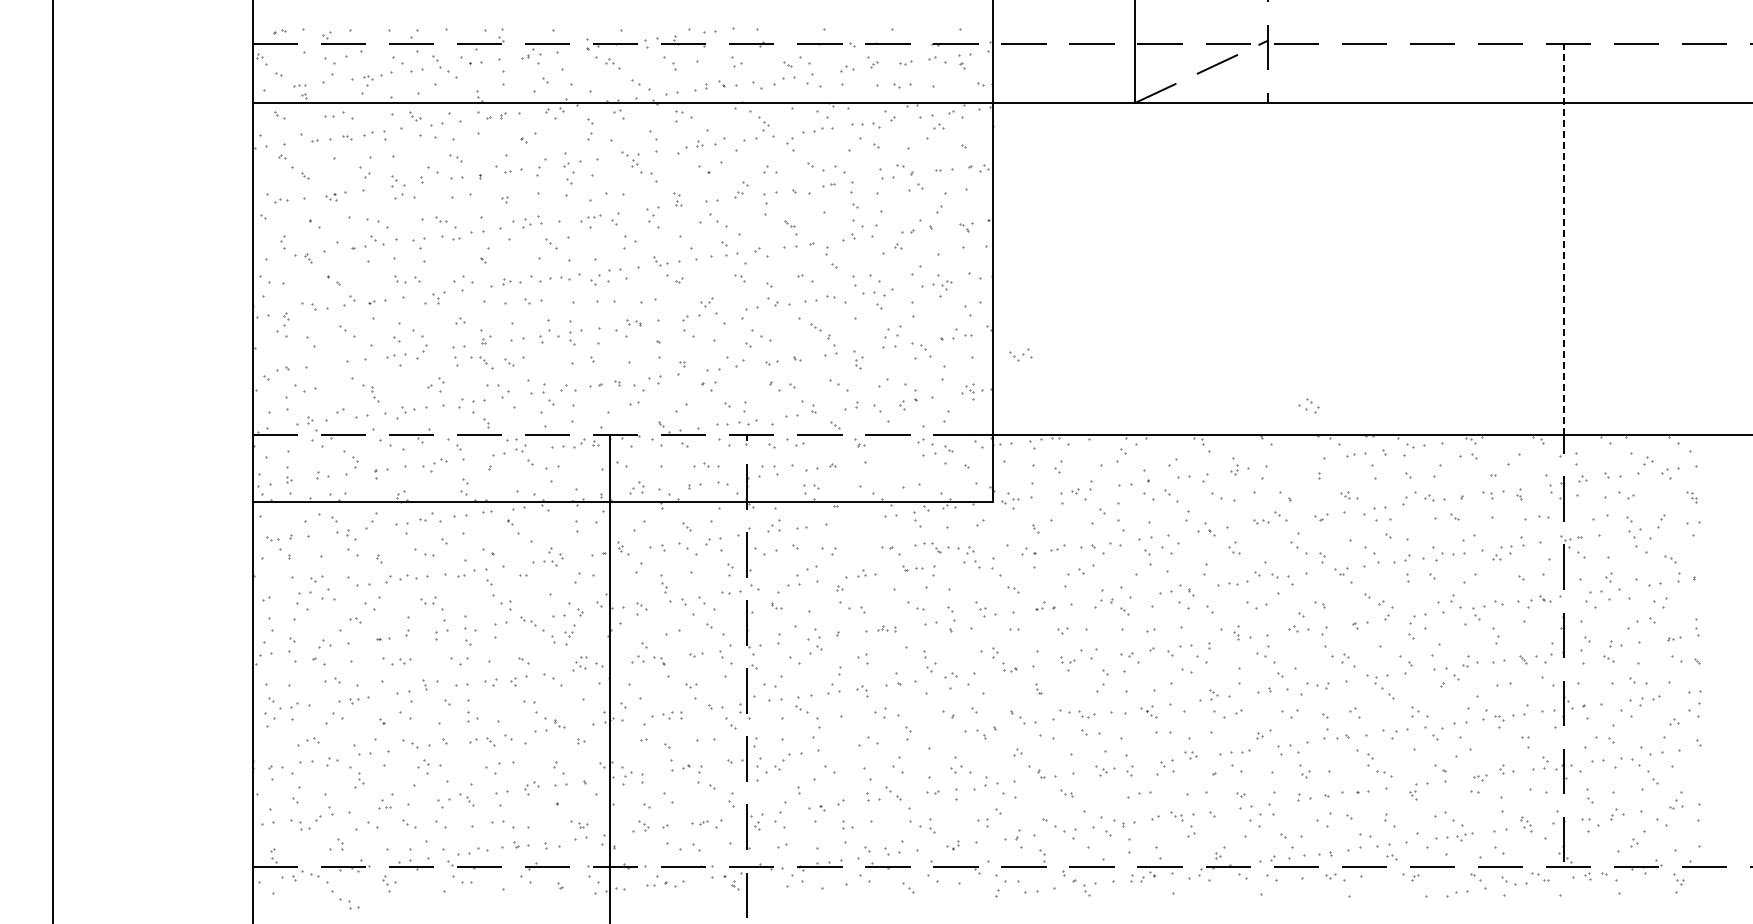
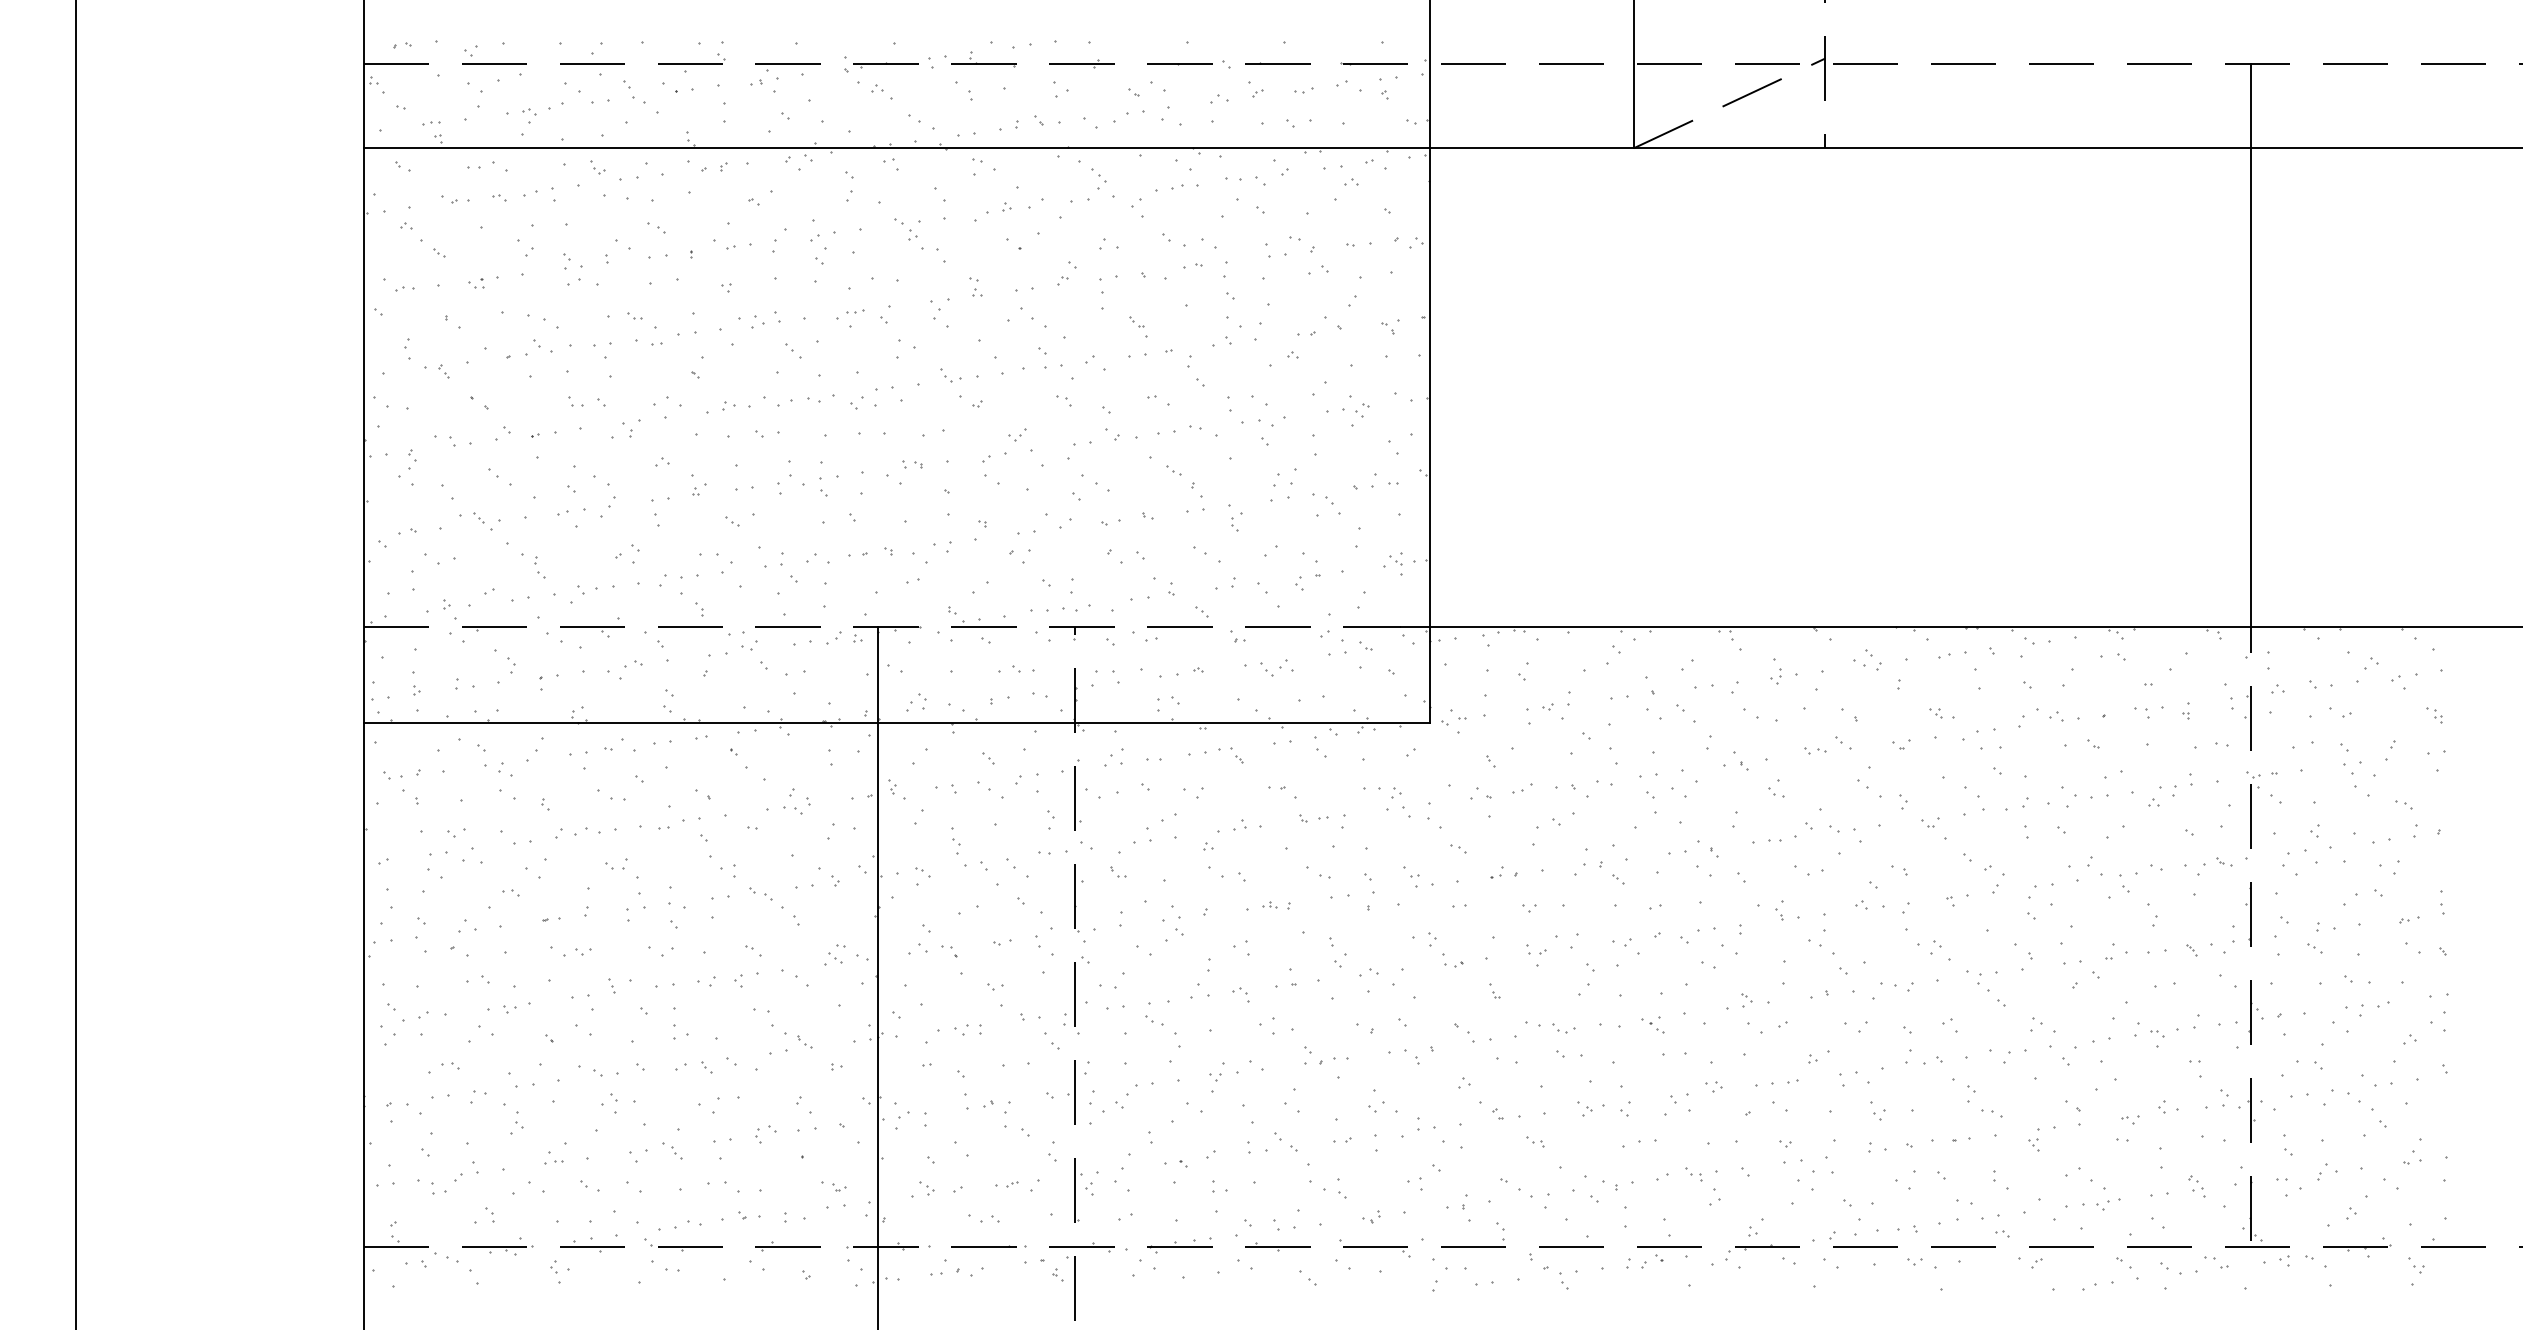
part: (316, 138) -> (455, 199), size x0.62
line: (1563, 239) -> (2250, 344), dashed -> solid
part: (1020, 354) -> (1275, 667), moved
part: (481, 362) -> (475, 521), moved
part: (1308, 405) -> (1867, 659), moved
part: (927, 547) -> (1224, 754), moved
part: (569, 634) -> (1216, 1077), moved
part: (926, 736) -> (1333, 1060), added
part: (683, 846) -> (983, 1218), size x0.62
part: (349, 903) -> (503, 1300), removed

